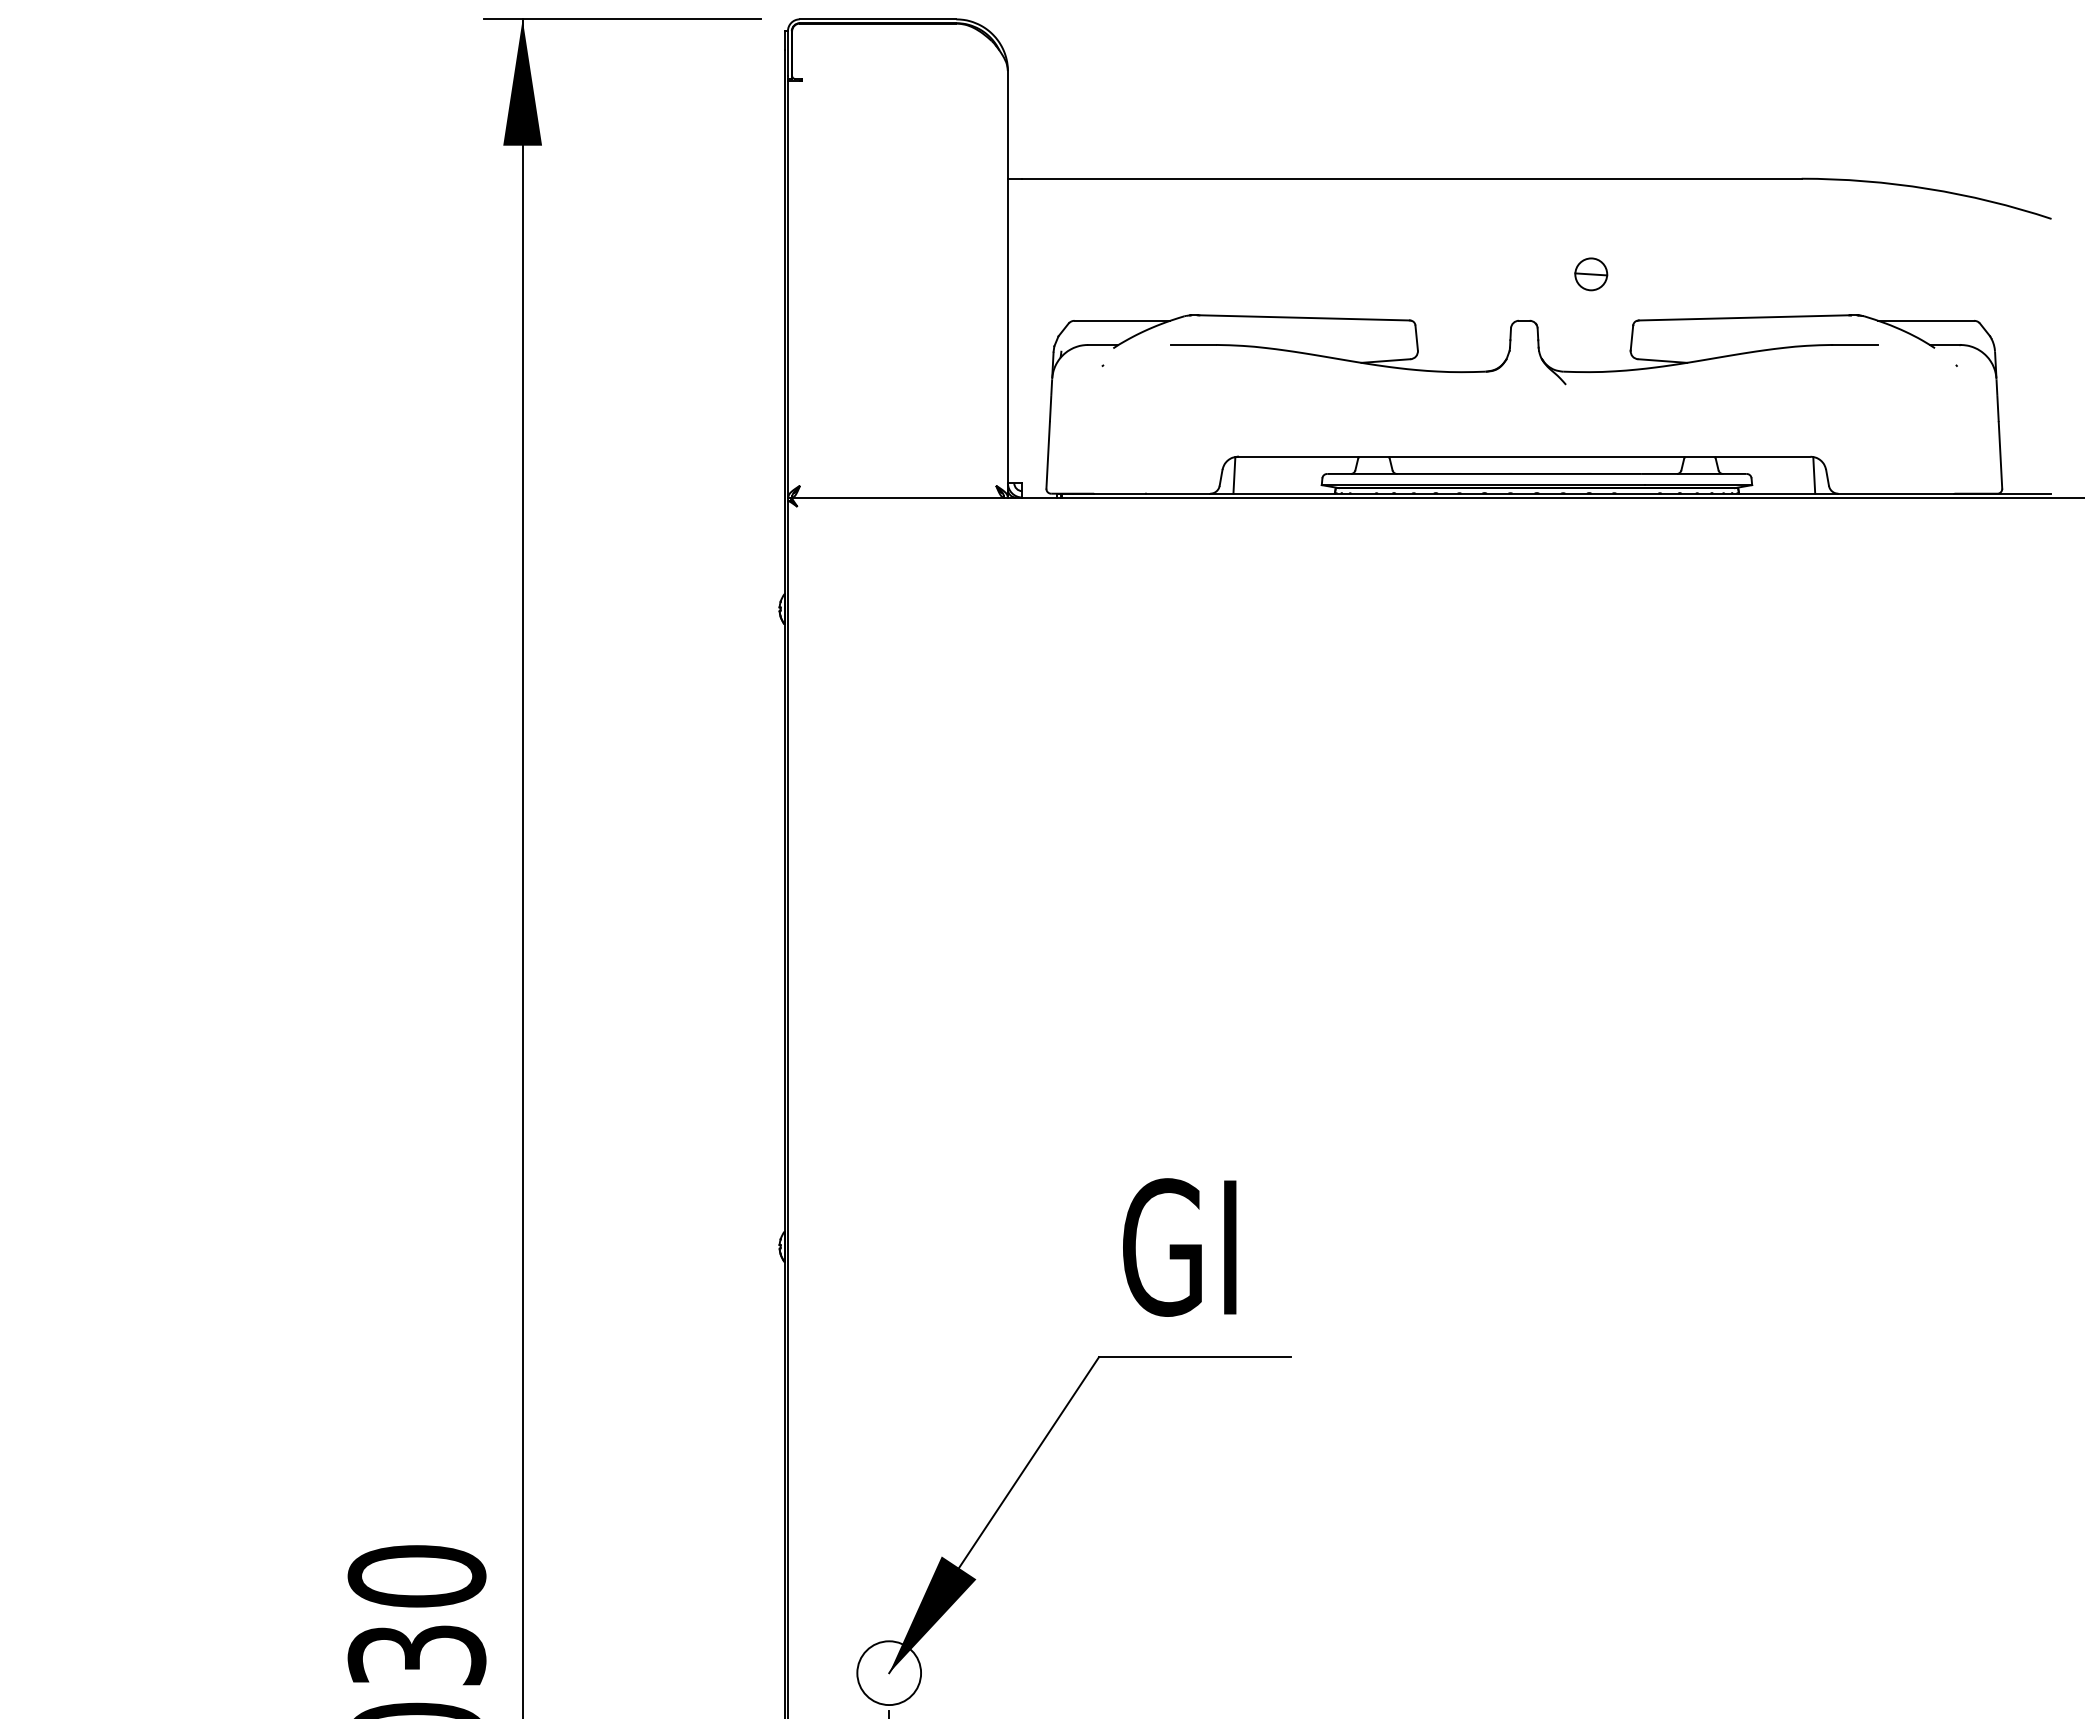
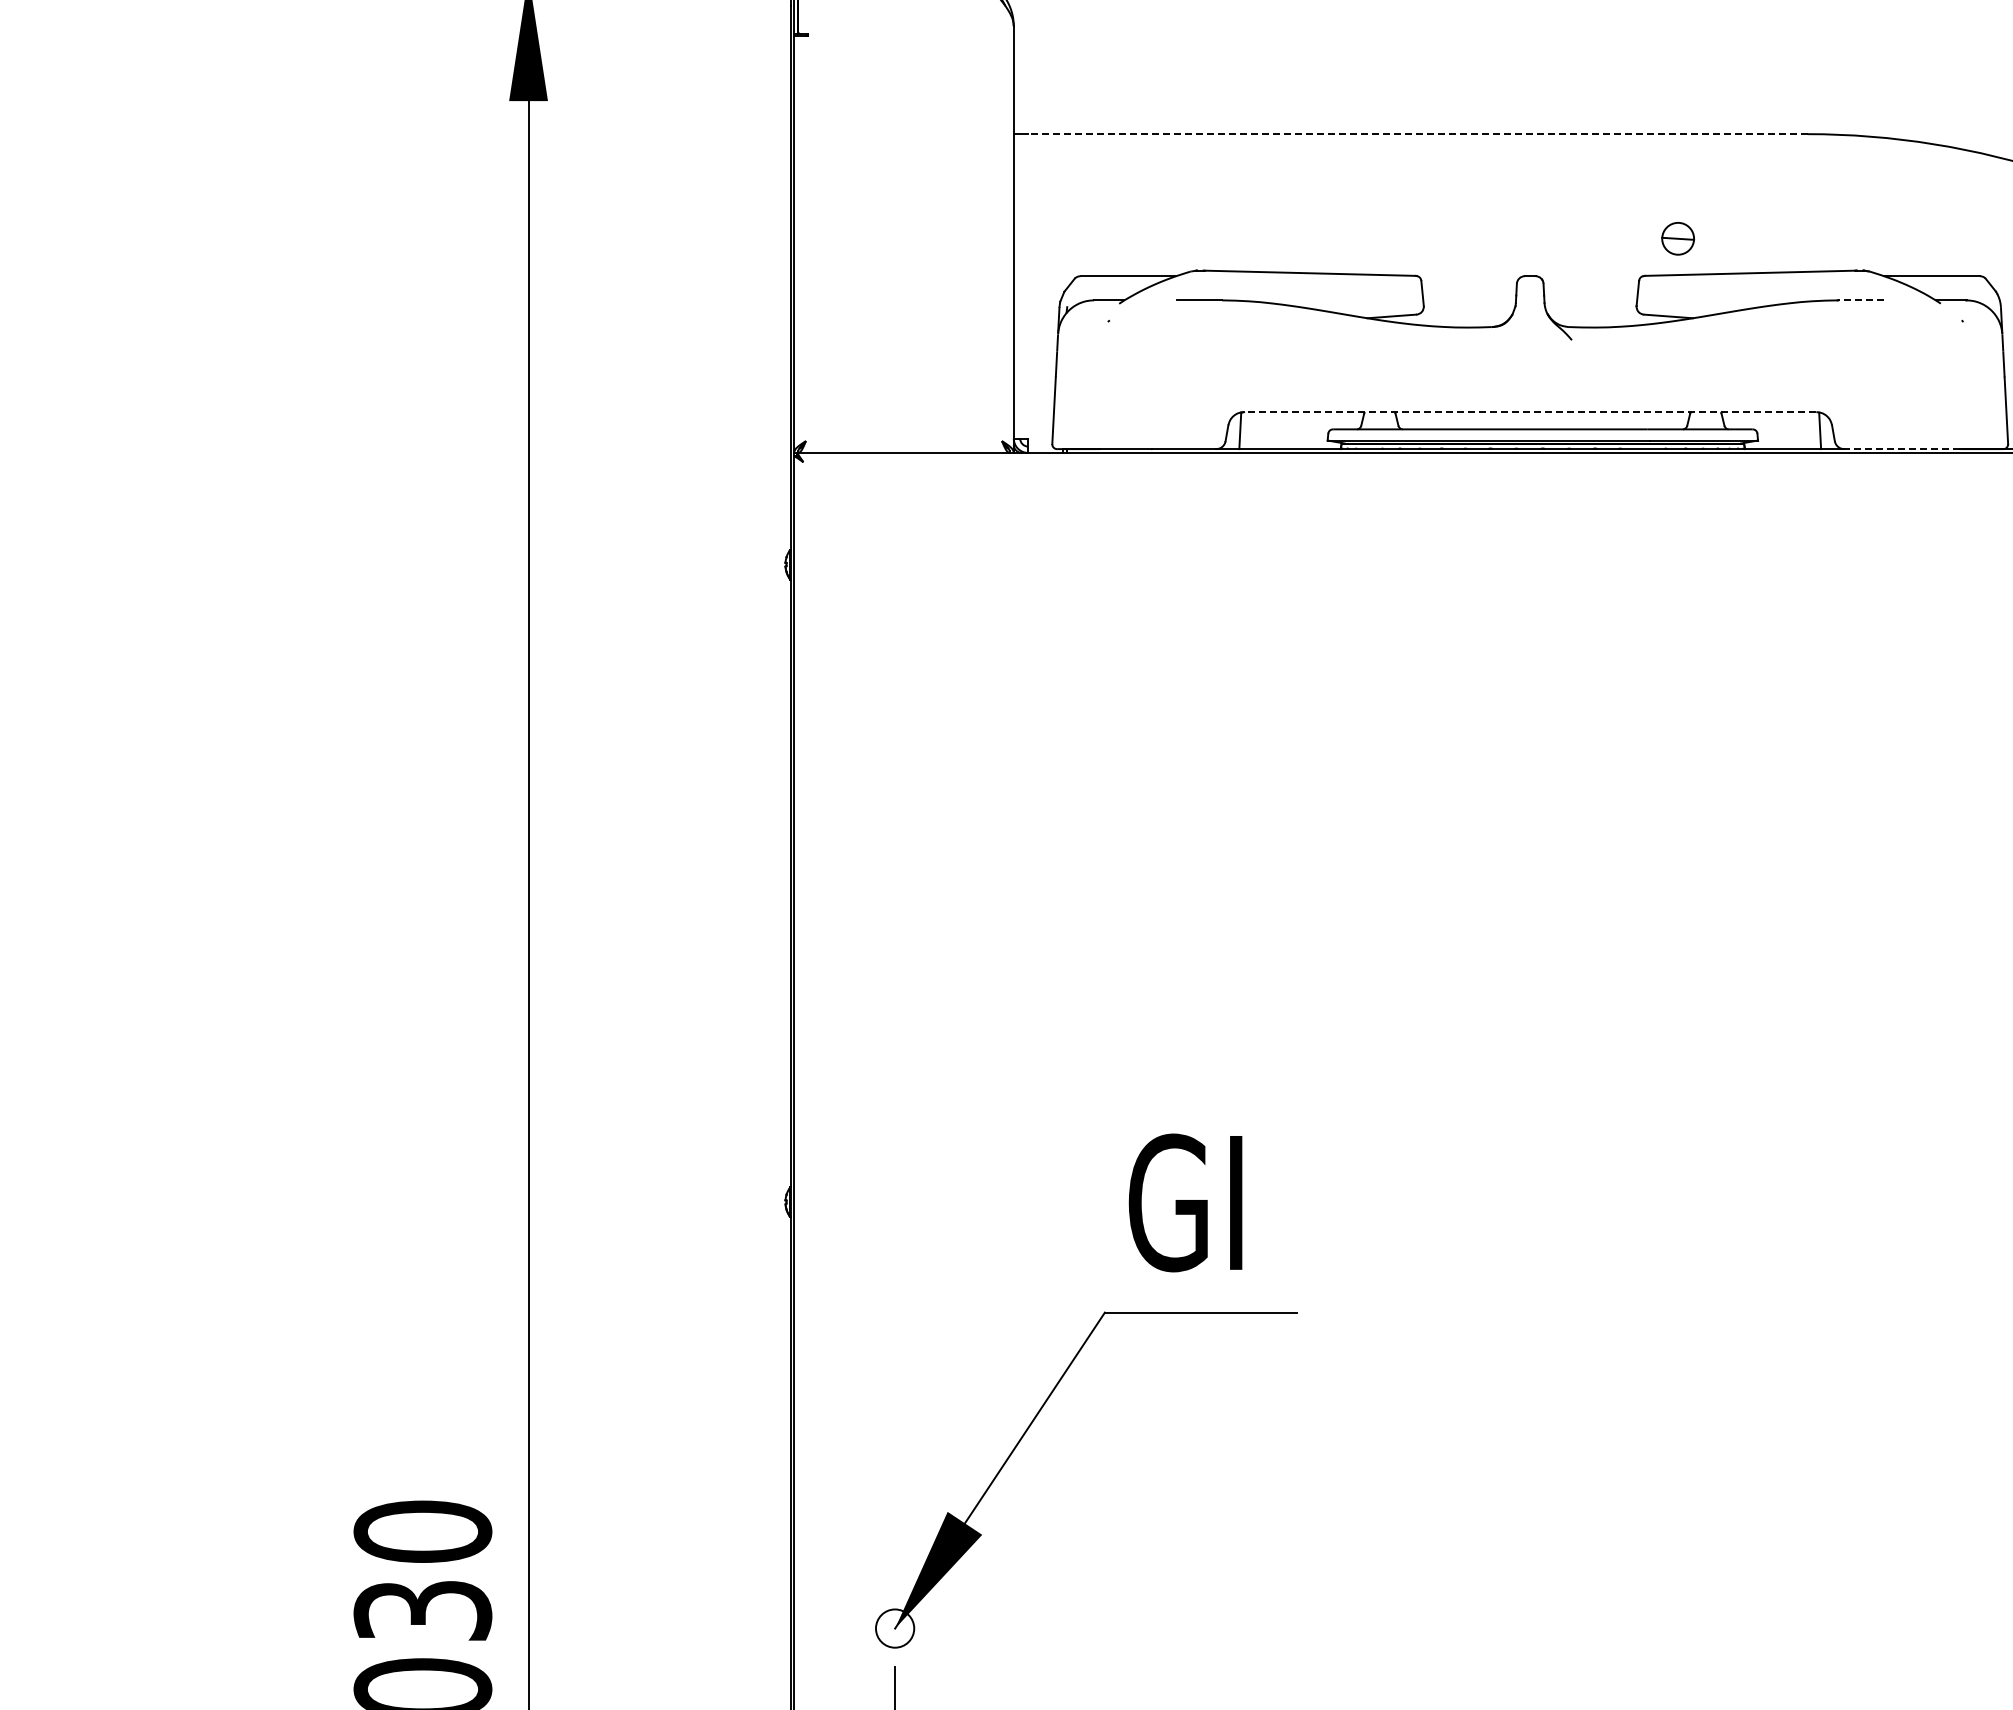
line: (1411, 178) -> (1417, 133), solid -> dashed
part: (1591, 274) -> (1678, 238), moved
line: (1854, 344) -> (1860, 299), solid -> dashed
line: (1523, 456) -> (1529, 411), solid -> dashed
line: (1895, 493) -> (1901, 448), solid -> dashed
circle: (889, 1673) -> (895, 1628), size x0.6

